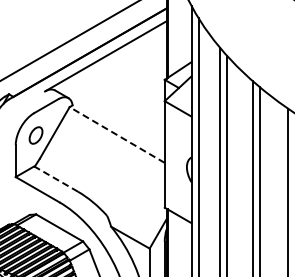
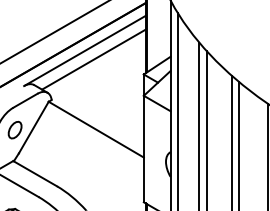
line: (114, 64) -> (93, 59), added
line: (116, 134) -> (95, 129), dashed -> solid
line: (55, 178) -> (34, 173), dashed -> solid

